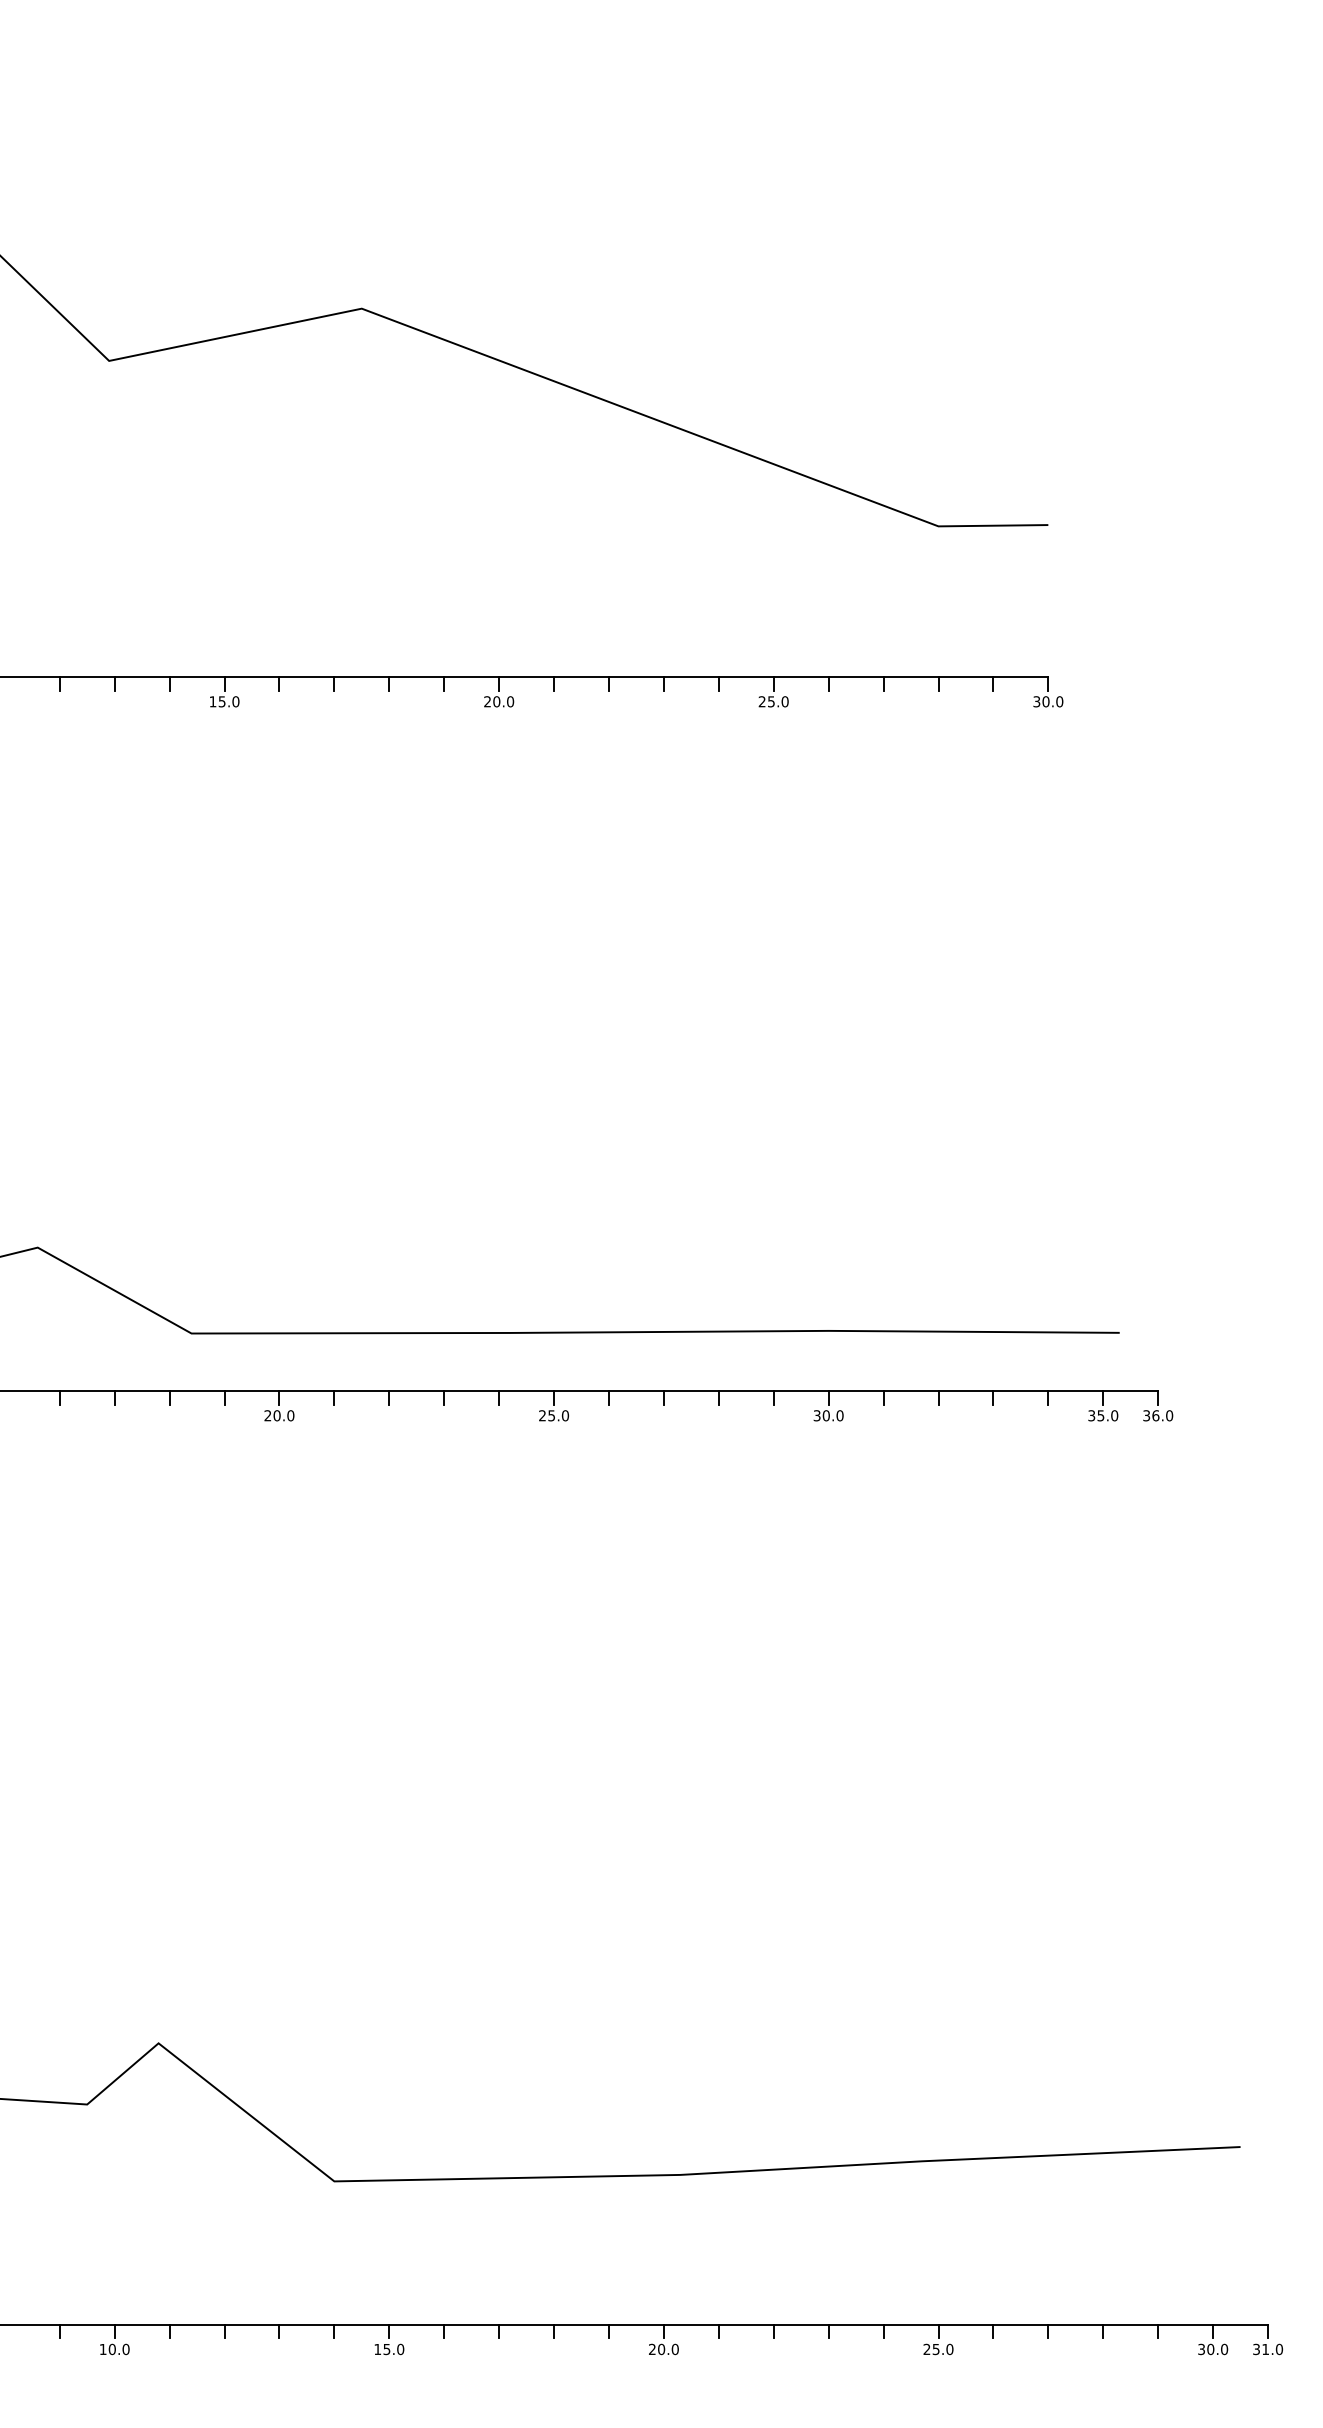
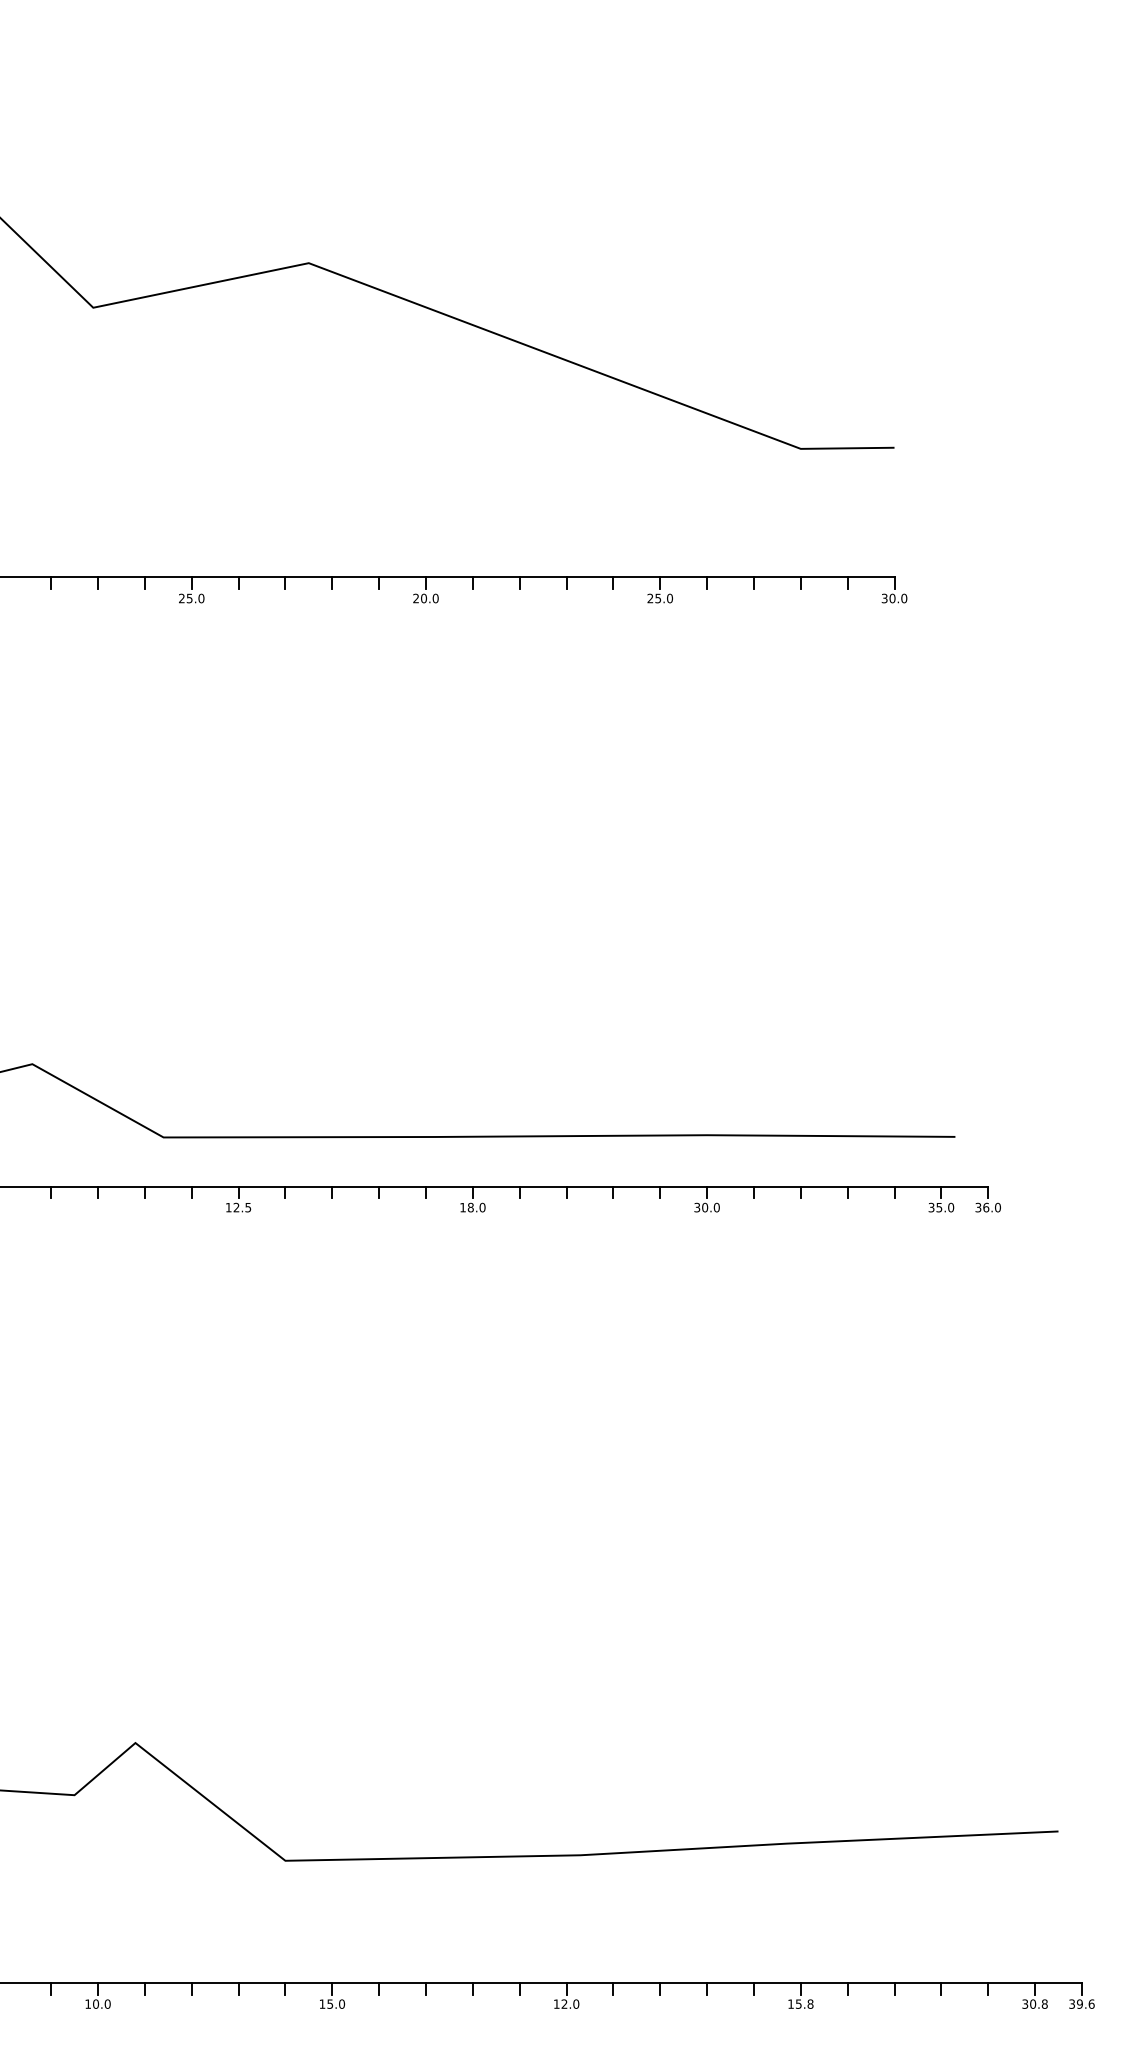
text: (212, 701) -> (181, 598), 15.0 -> 25.0
text: (279, 1415) -> (238, 1207), 20.0 -> 12.5
text: (547, 1415) -> (467, 1207), 25.0 -> 18.0
text: (938, 2348) -> (800, 2003), 25.0 -> 15.8
text: (657, 2349) -> (561, 2004), 20.0 -> 12.0
text: (1224, 2349) -> (1044, 2004), 30.0 -> 30.8
text: (1272, 2349) -> (1085, 2004), 31.0 -> 39.6

